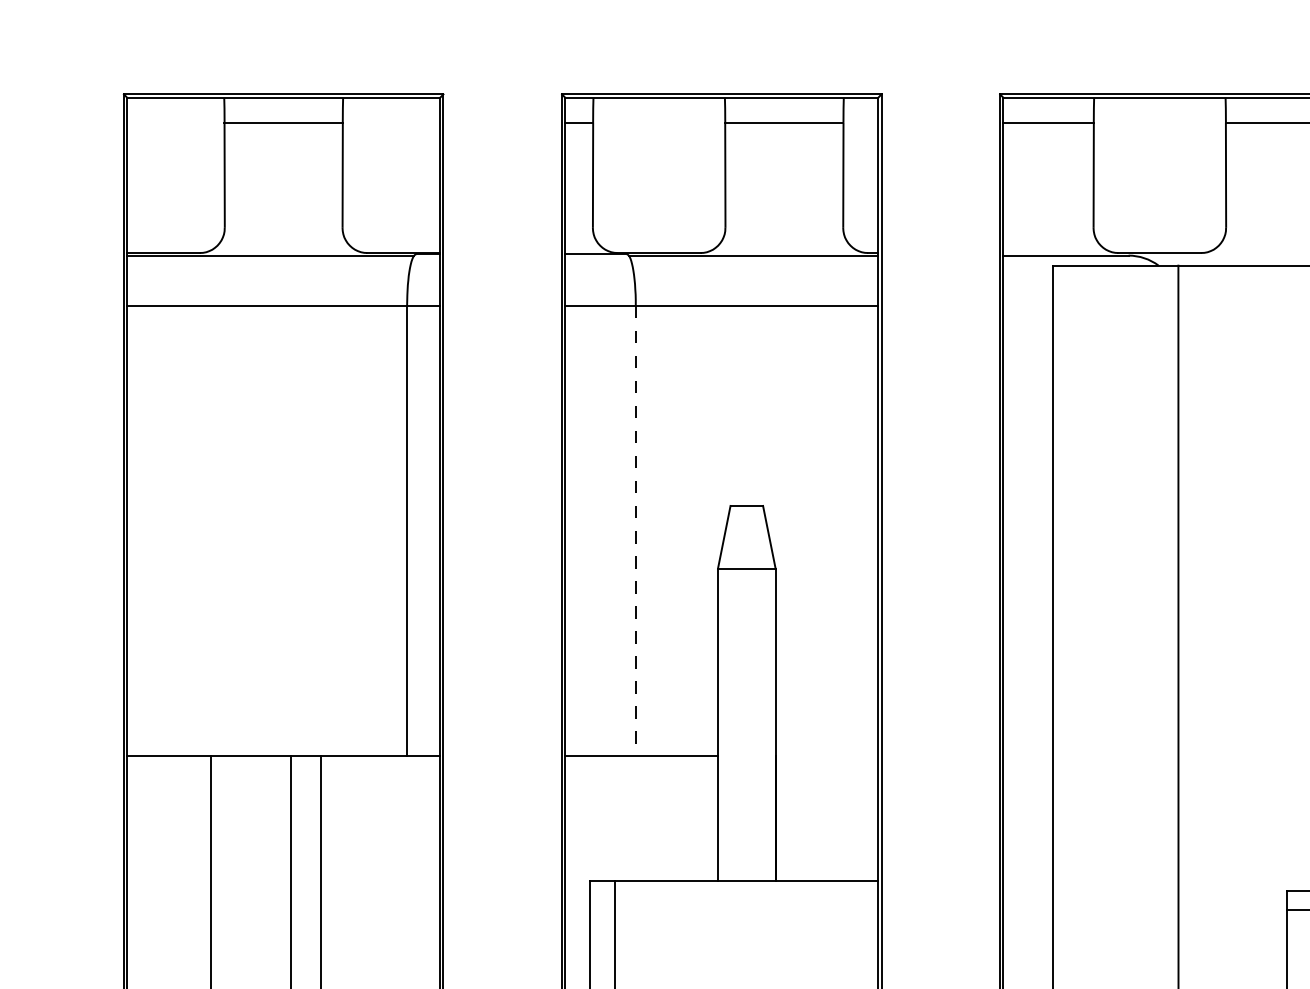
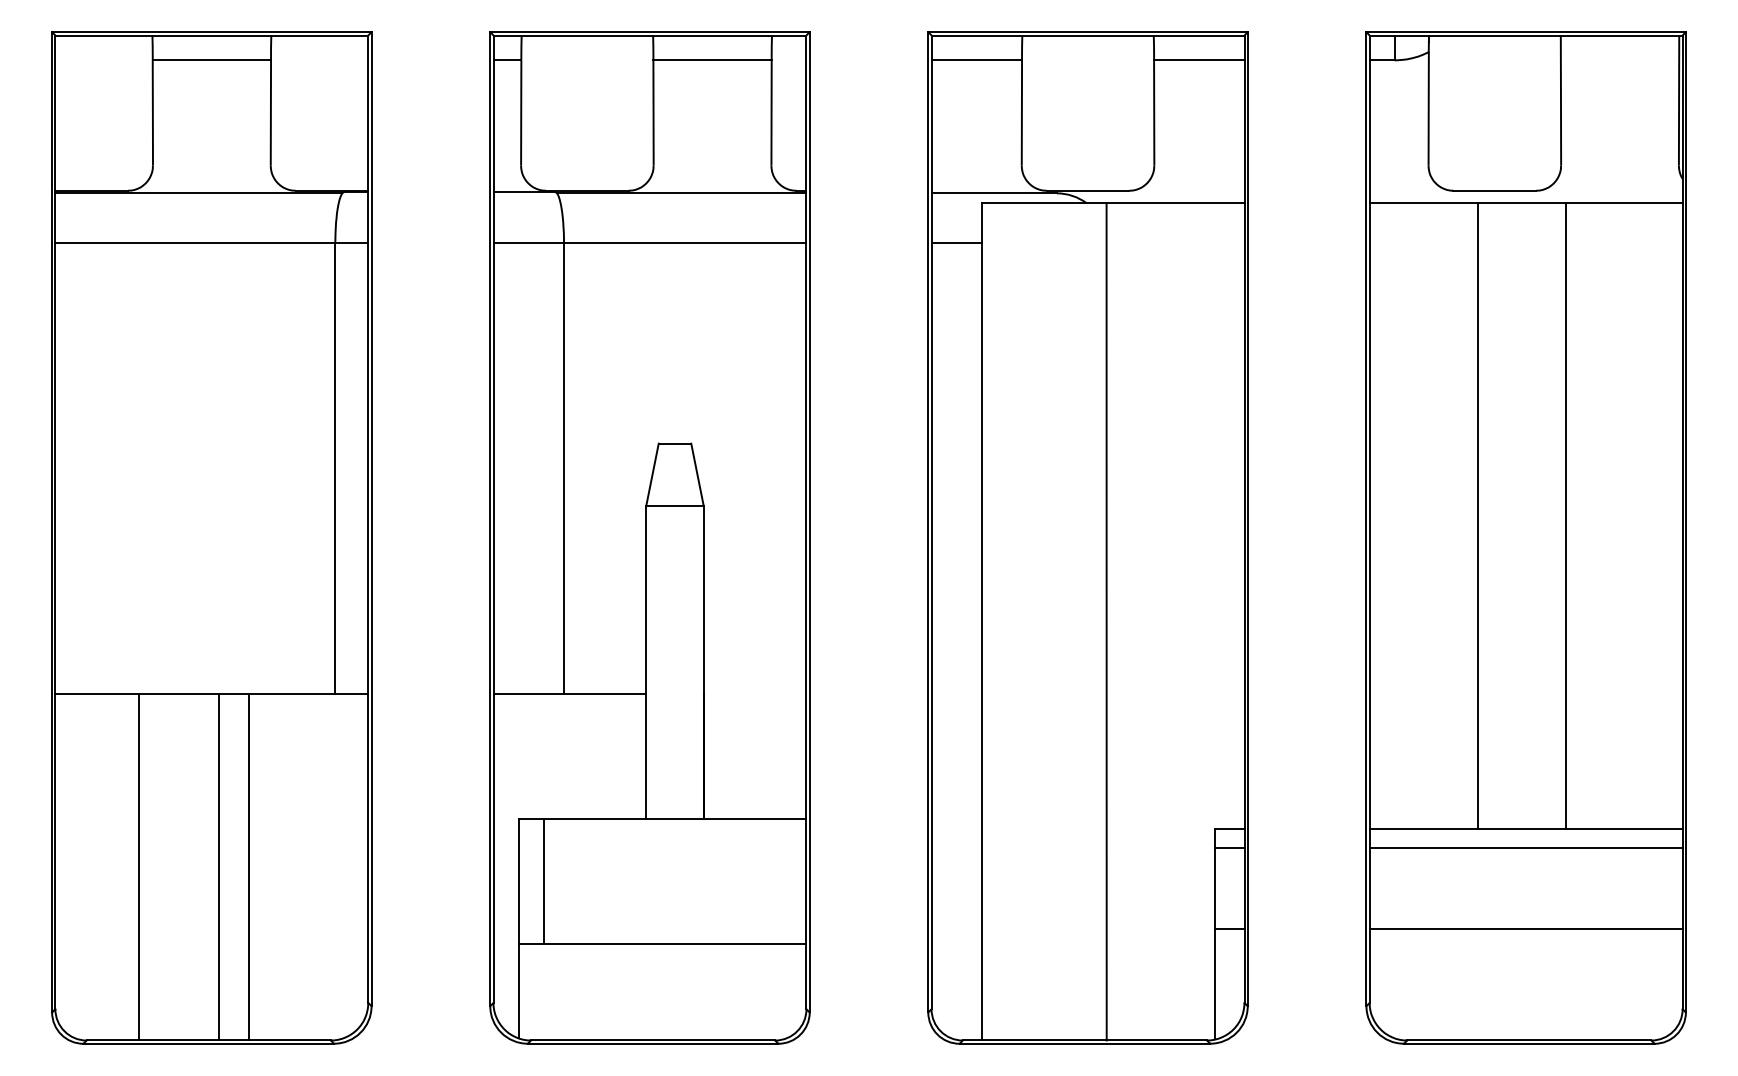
line: (1028, 305) -> (956, 243), added
line: (635, 531) -> (563, 469), dashed -> solid

